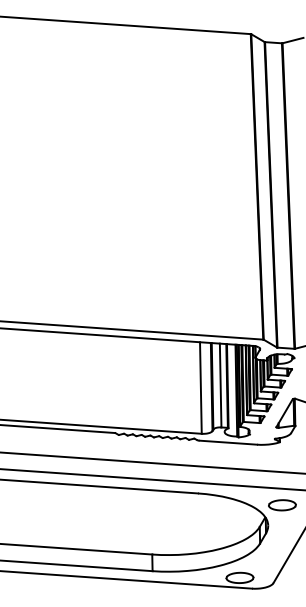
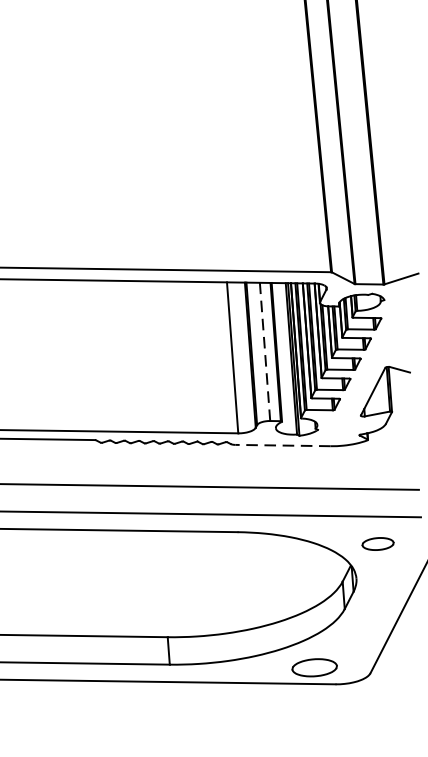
line: (220, 385) -> (264, 351), solid -> dashed
line: (228, 442) -> (283, 445), solid -> dashed
part: (282, 505) -> (378, 544), size x0.7

